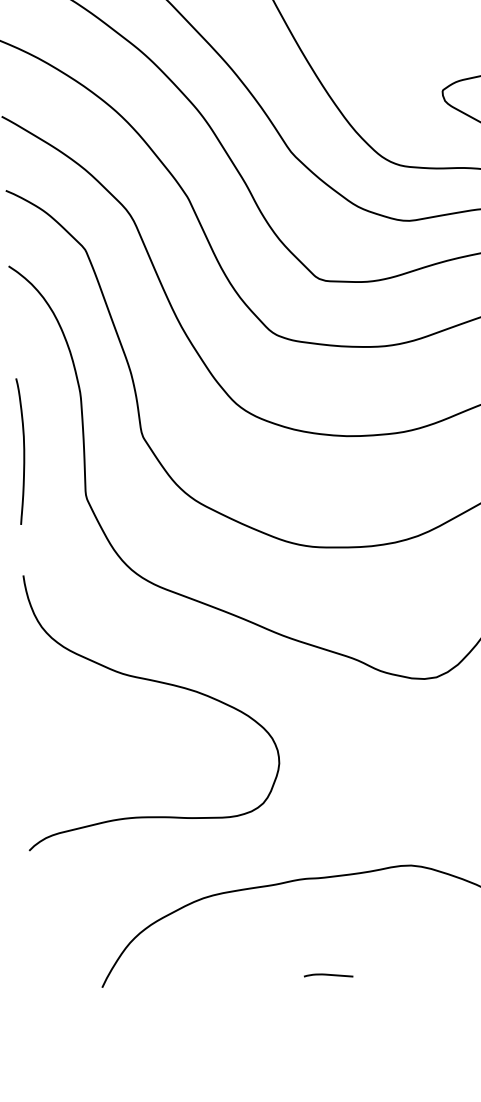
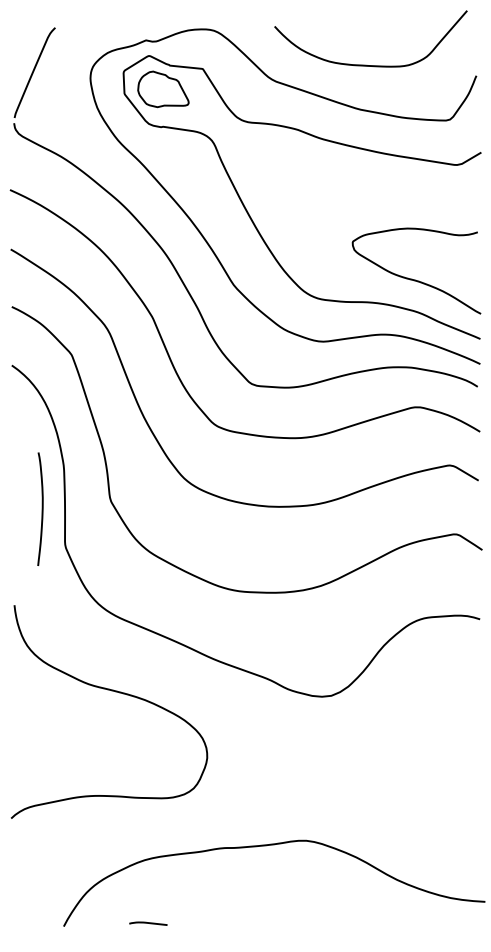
curve: (22, 450) -> (41, 508), moved
curve: (328, 975) -> (148, 923), moved

